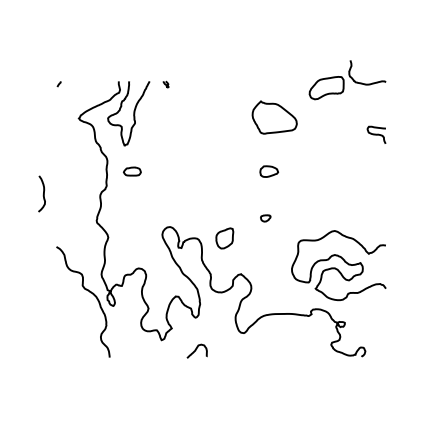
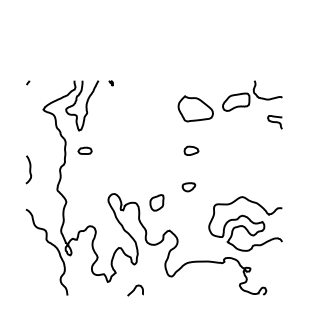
part: (347, 80) -> (252, 96), moved
curve: (43, 193) -> (29, 169), moved
part: (265, 218) -> (188, 187), size x1.67

